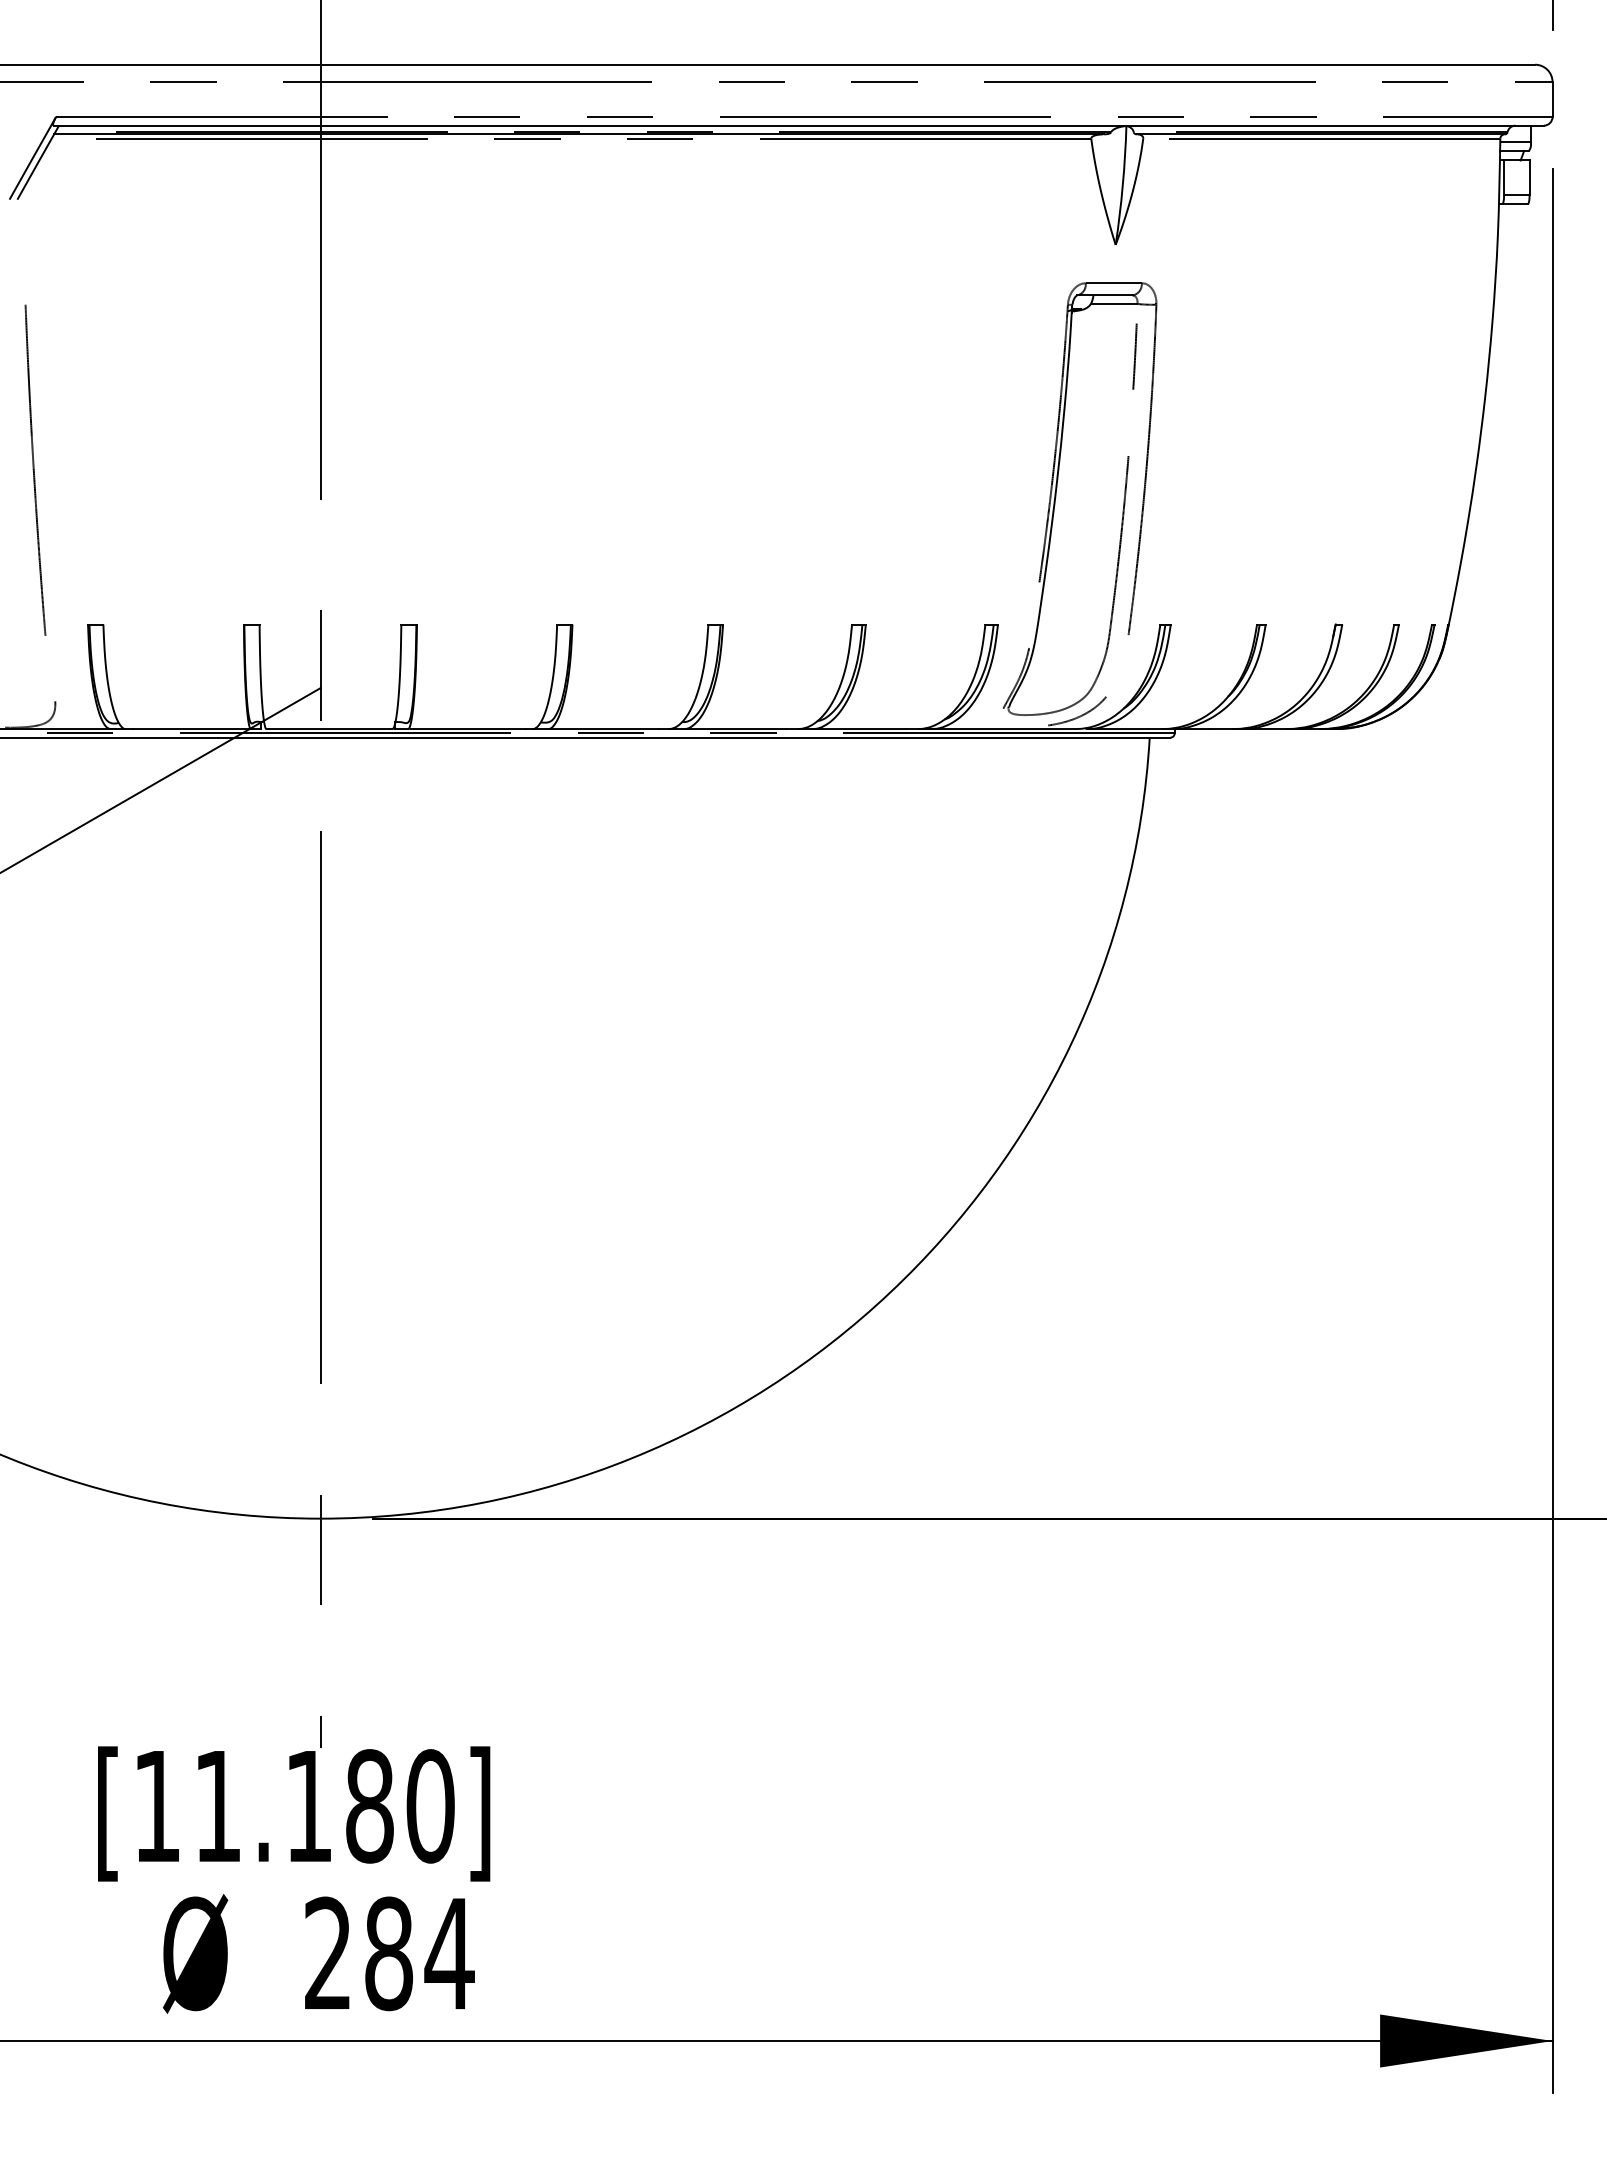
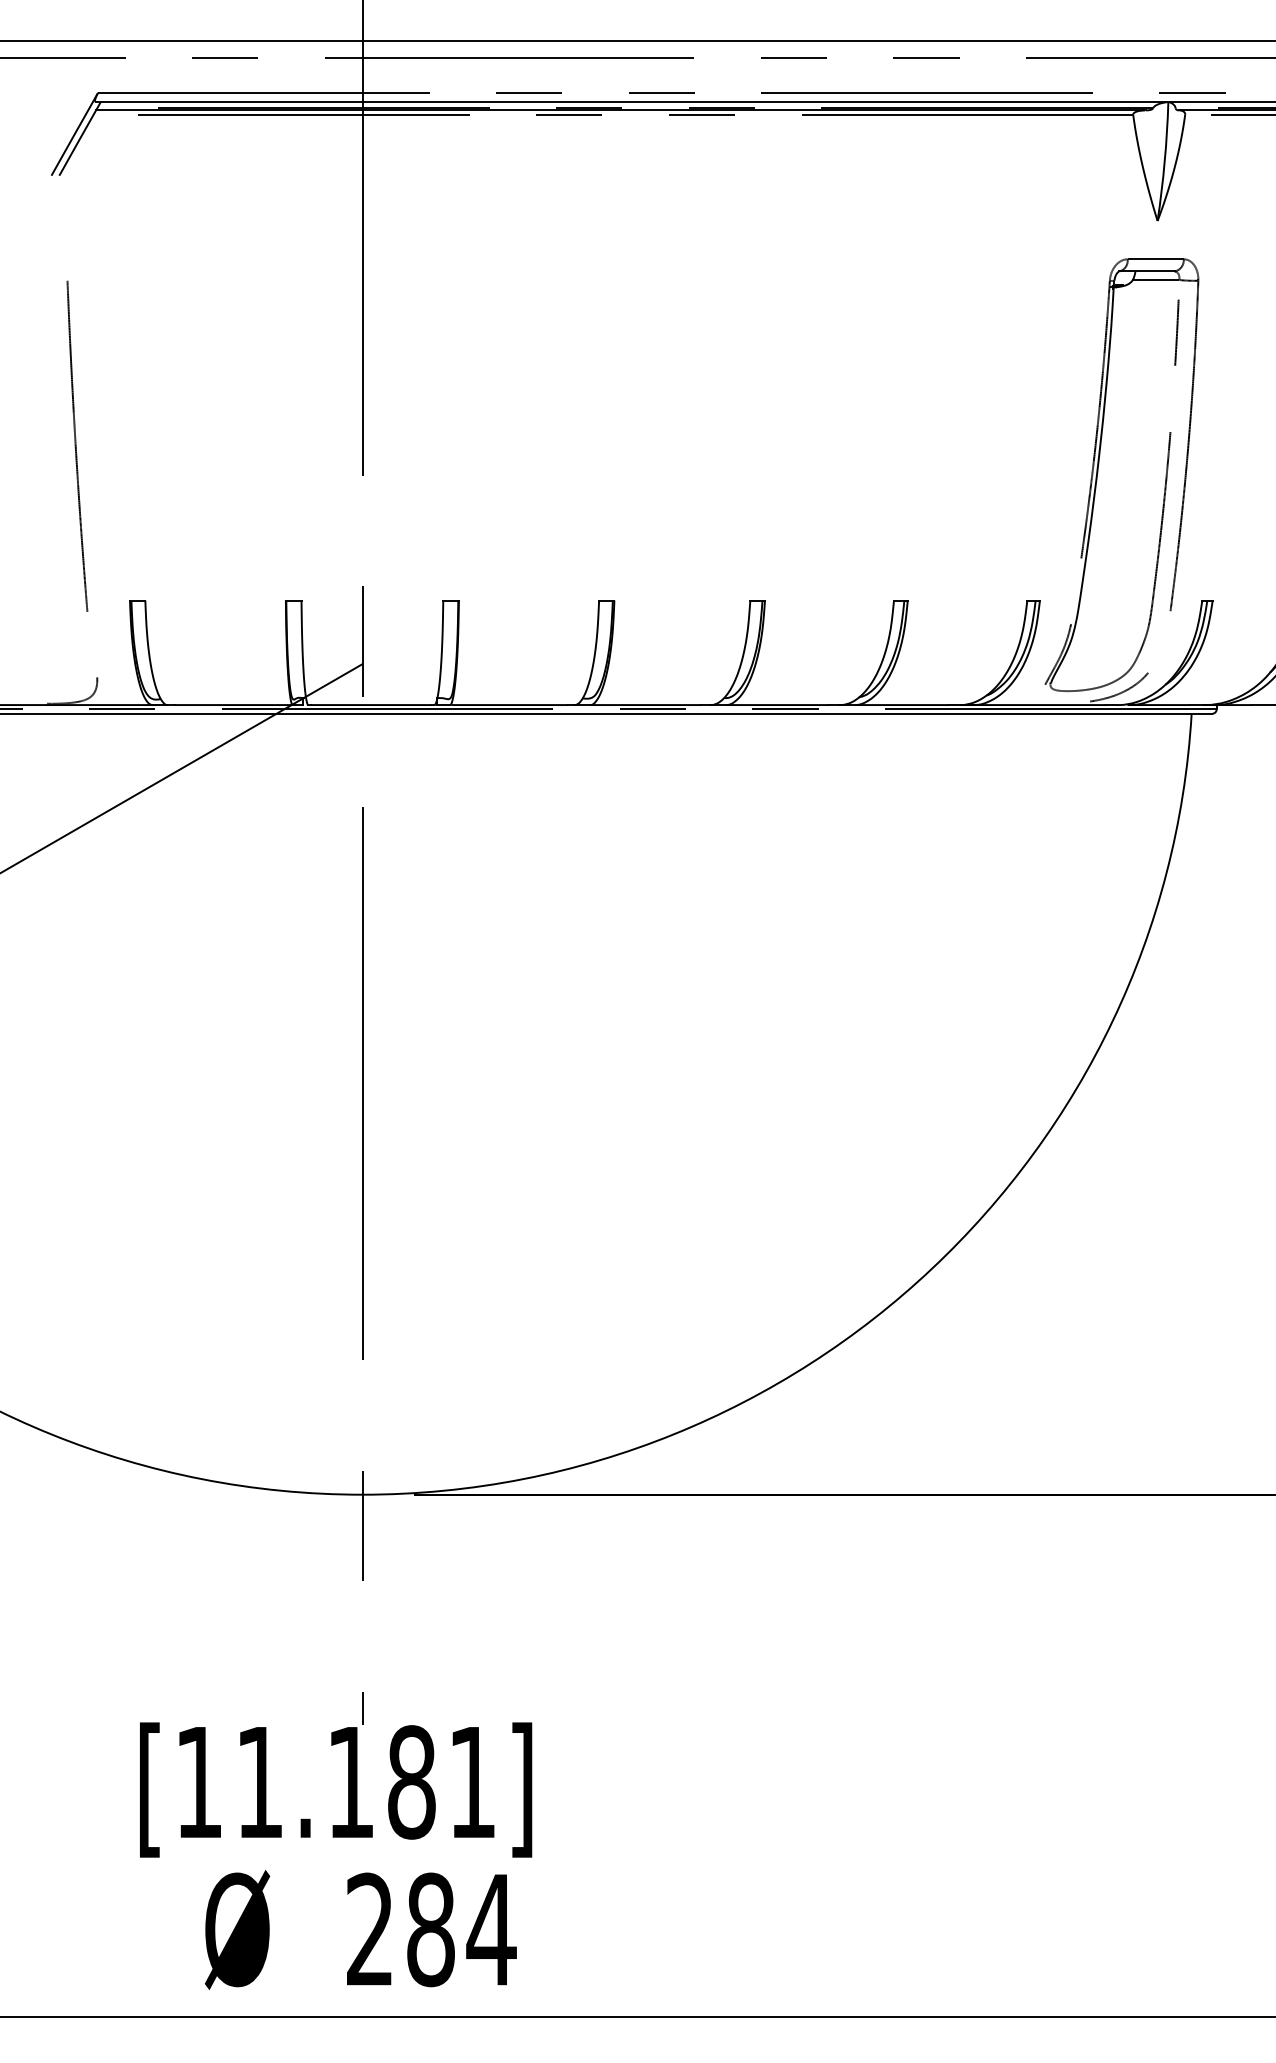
text: (430, 1806) -> (472, 1782), [11.180] -> [11.181]

